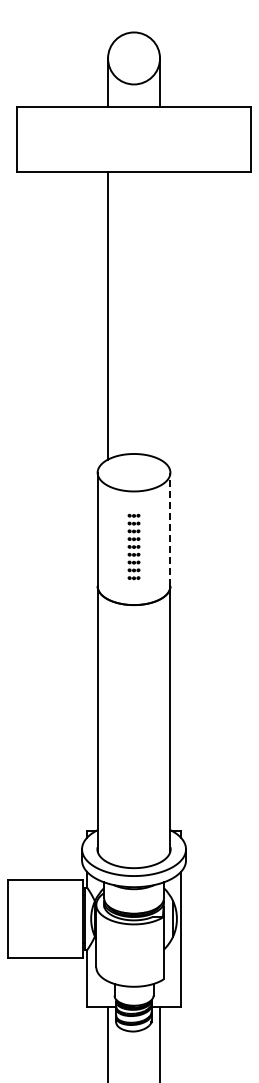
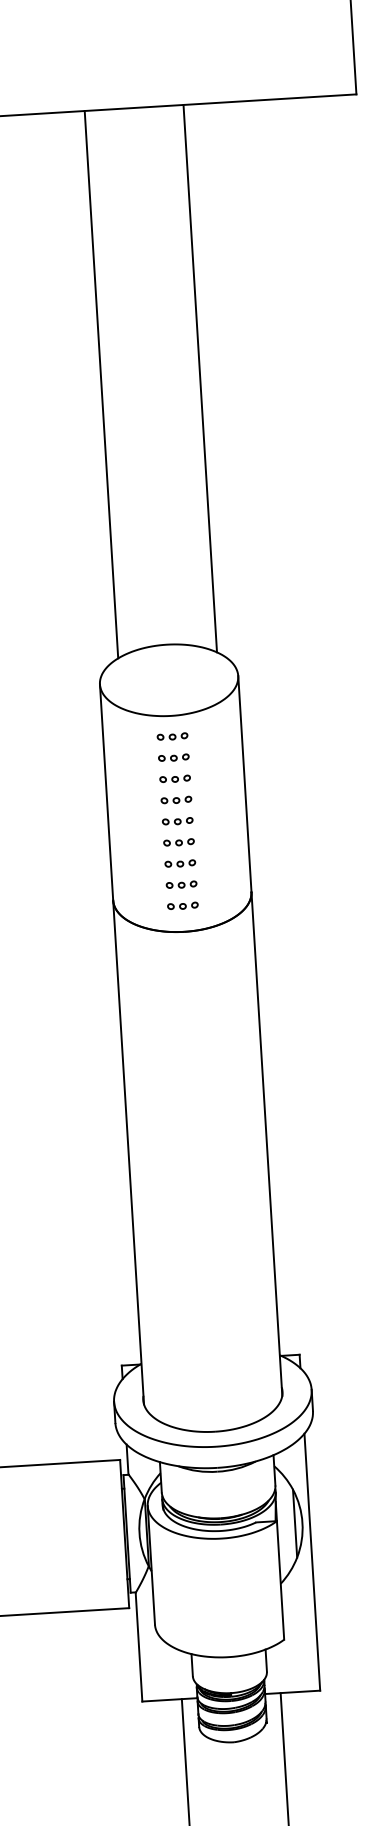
line: (160, 315) -> (201, 378), added
line: (170, 529) -> (244, 783), dashed -> solid
part: (133, 546) -> (176, 820), size x1.43

